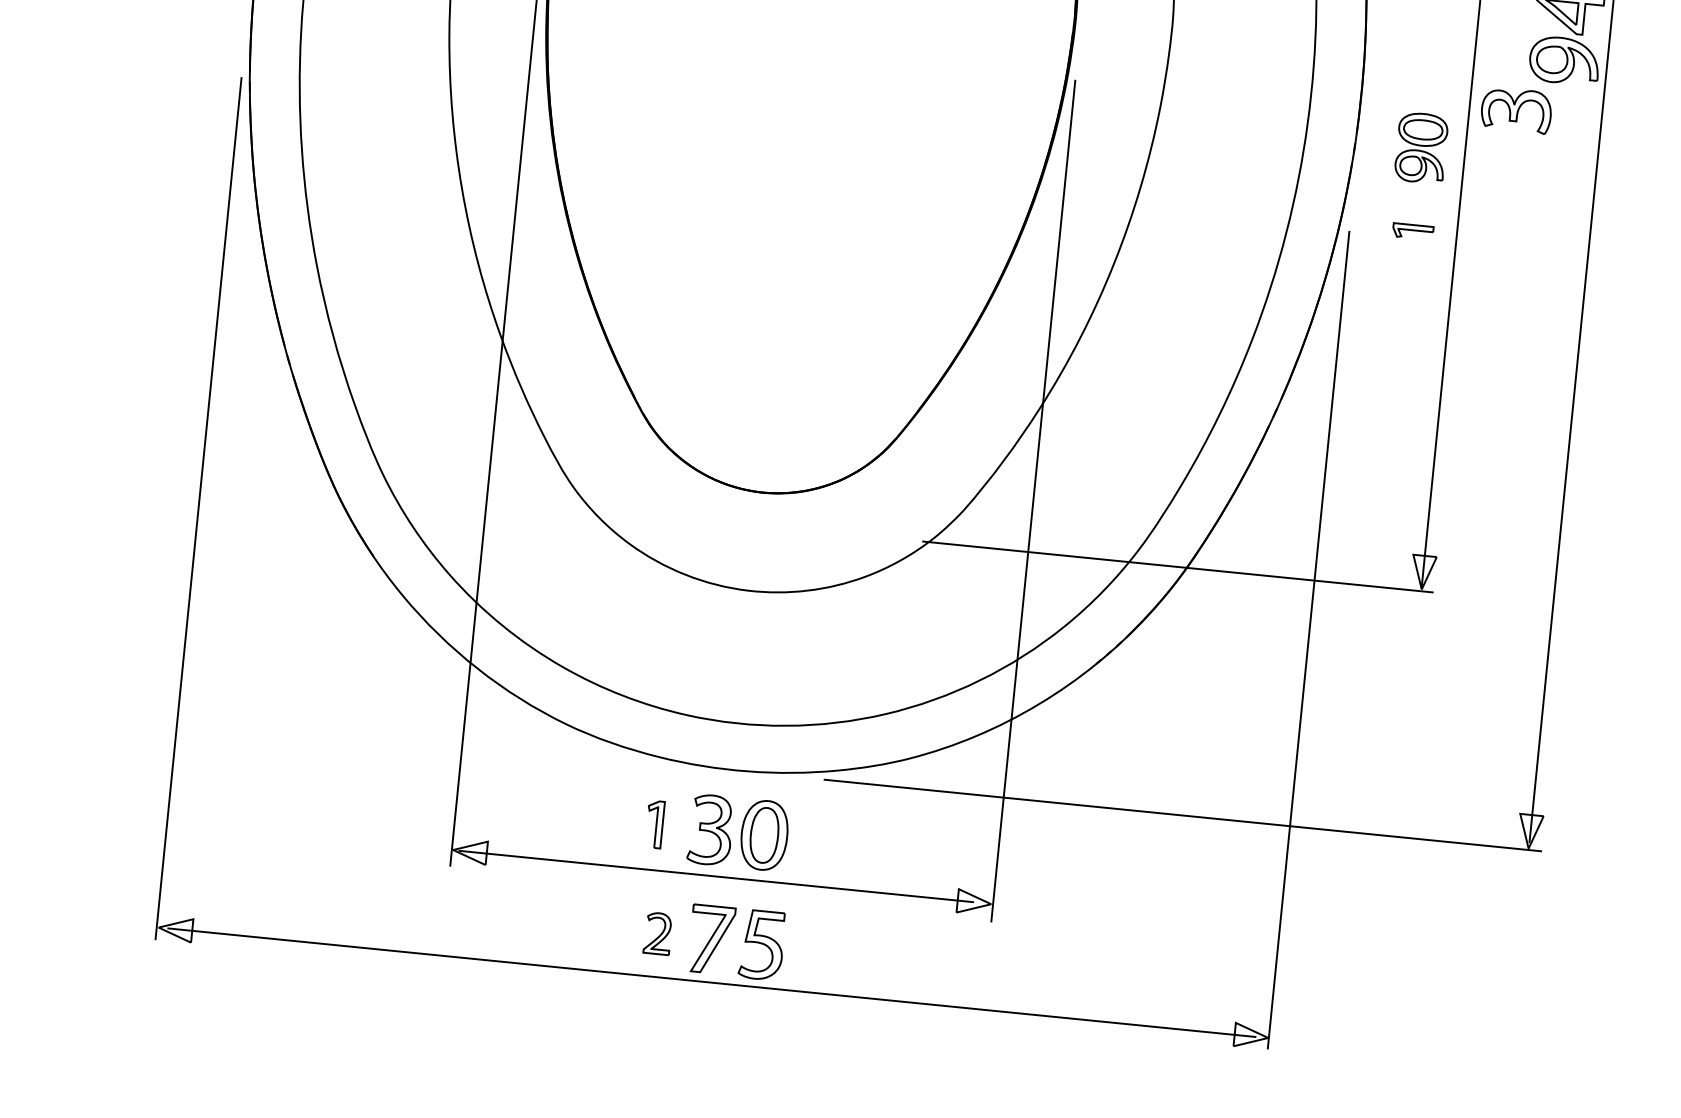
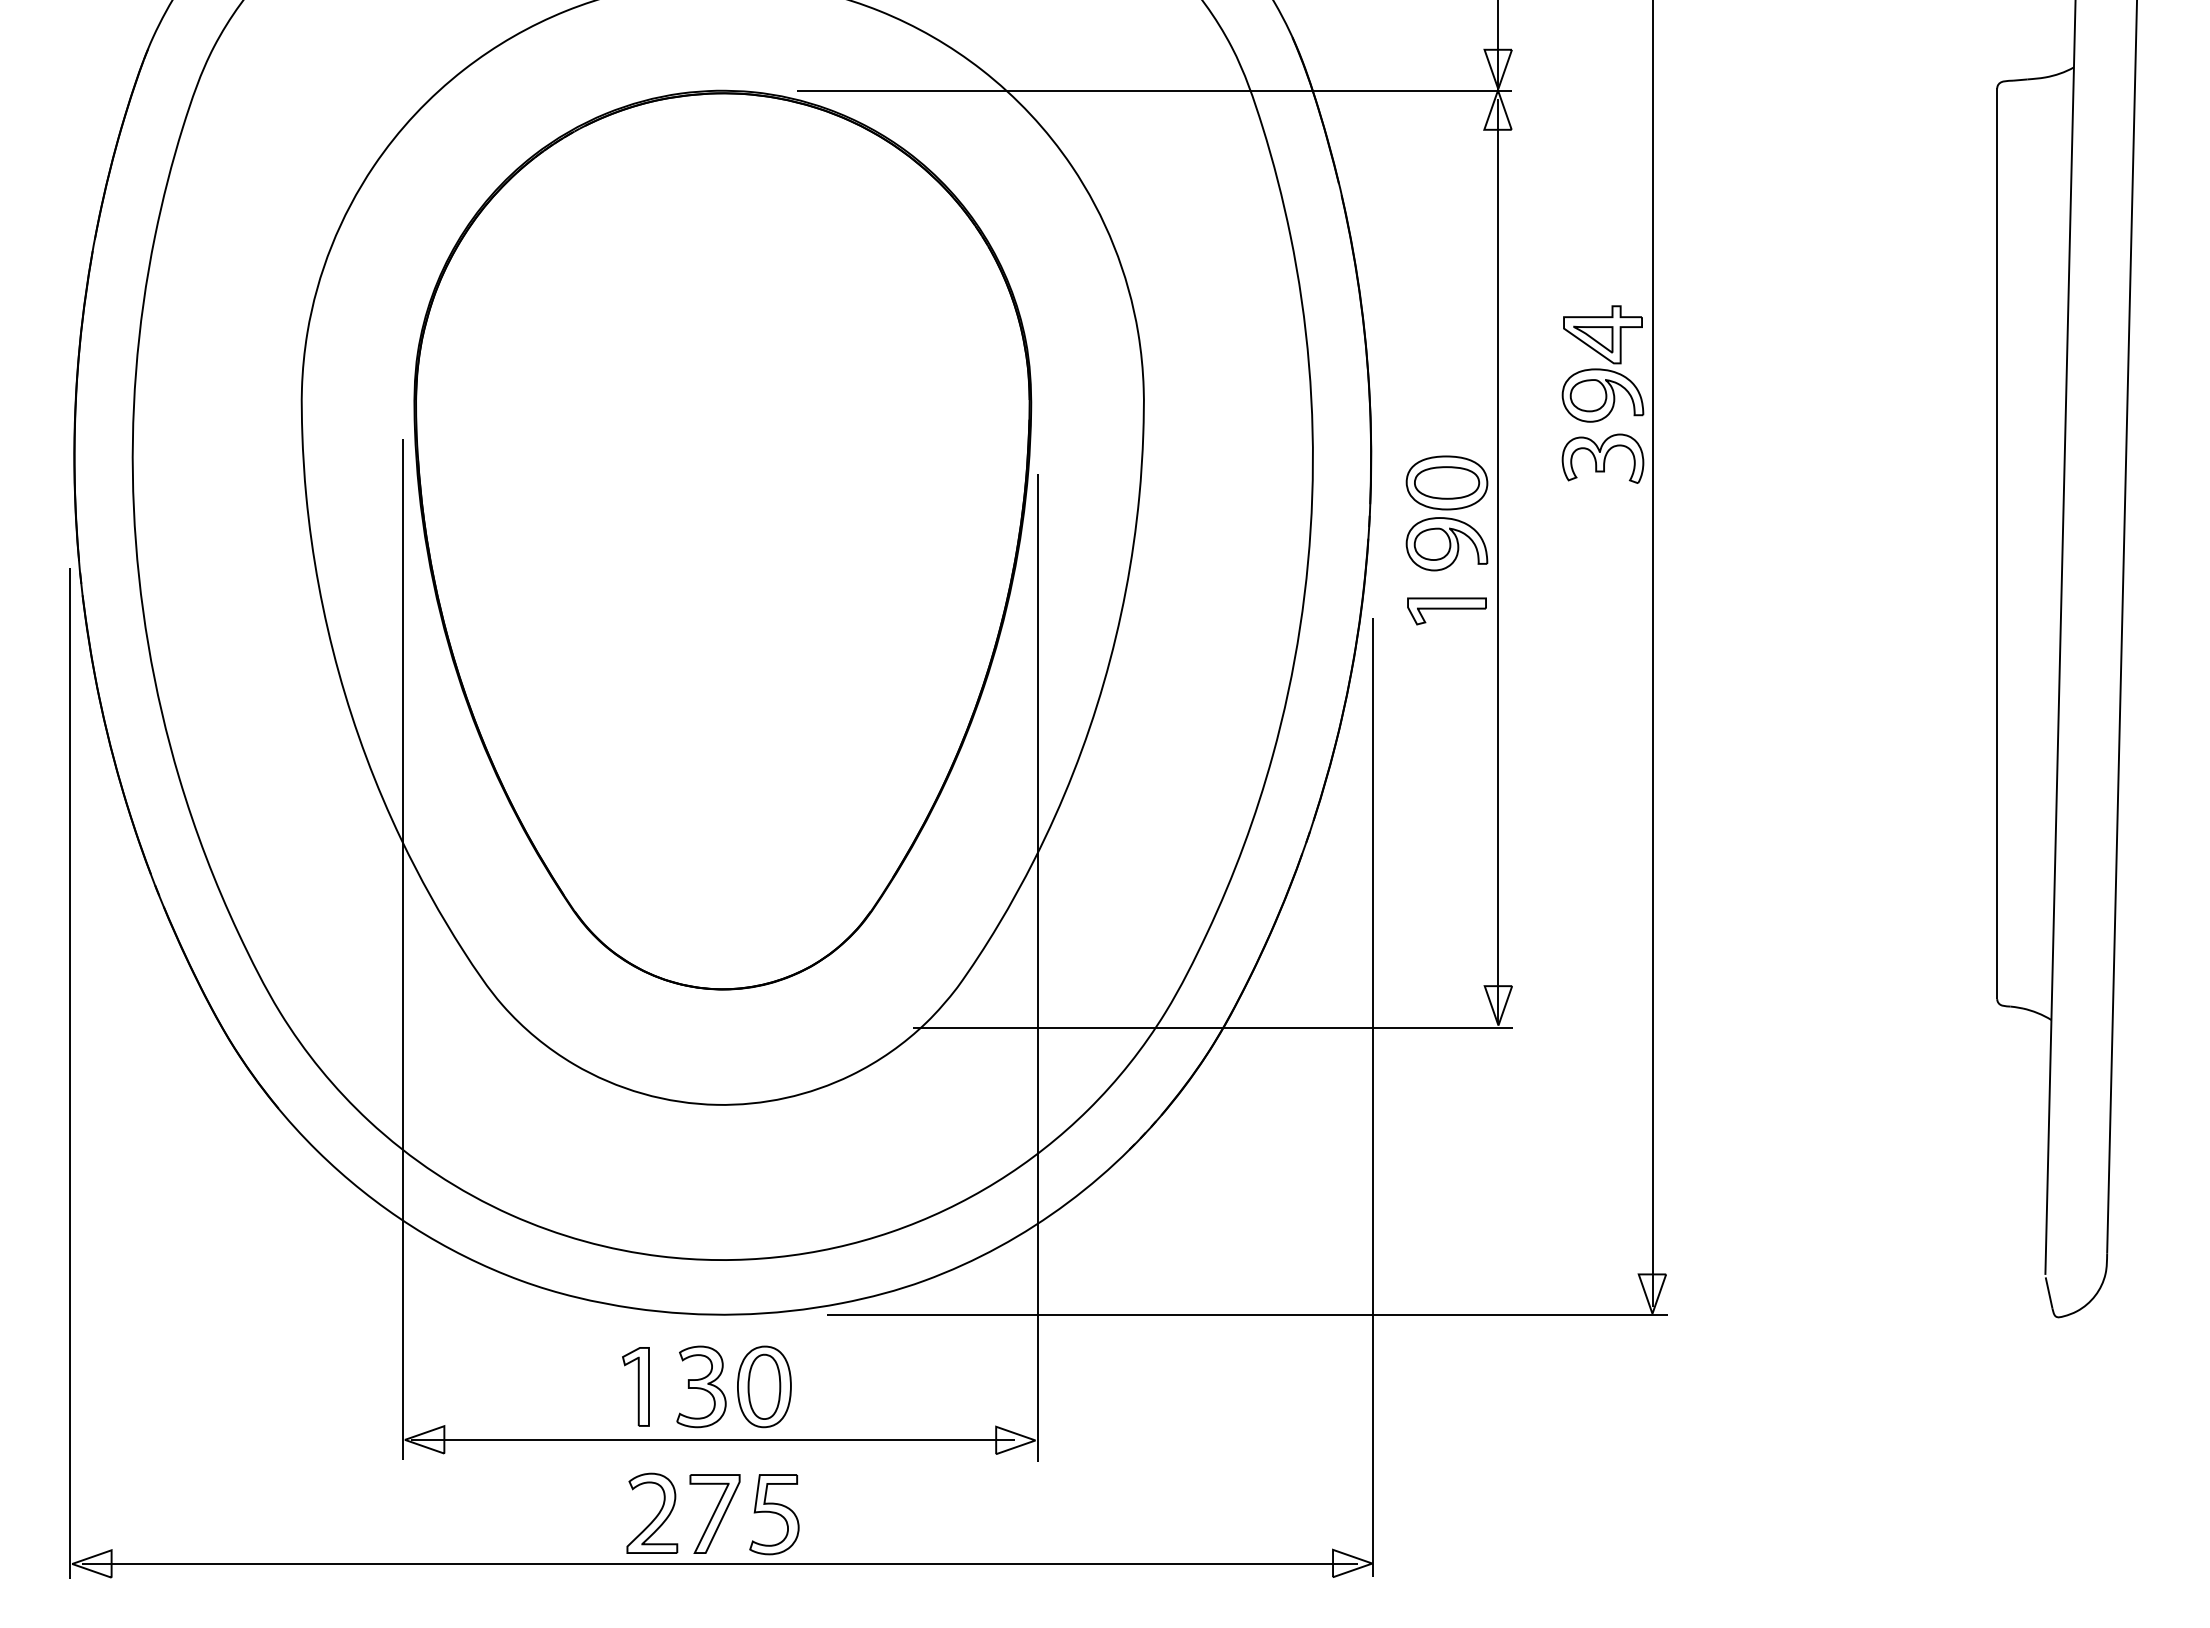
part: (1516, 110) -> (1602, 458), moved
part: (1421, 148) -> (1446, 513), size x1.43
part: (1412, 231) -> (1446, 611), size x1.67
part: (654, 824) -> (635, 1386), size x1.43
part: (658, 933) -> (652, 1512), size x1.67

